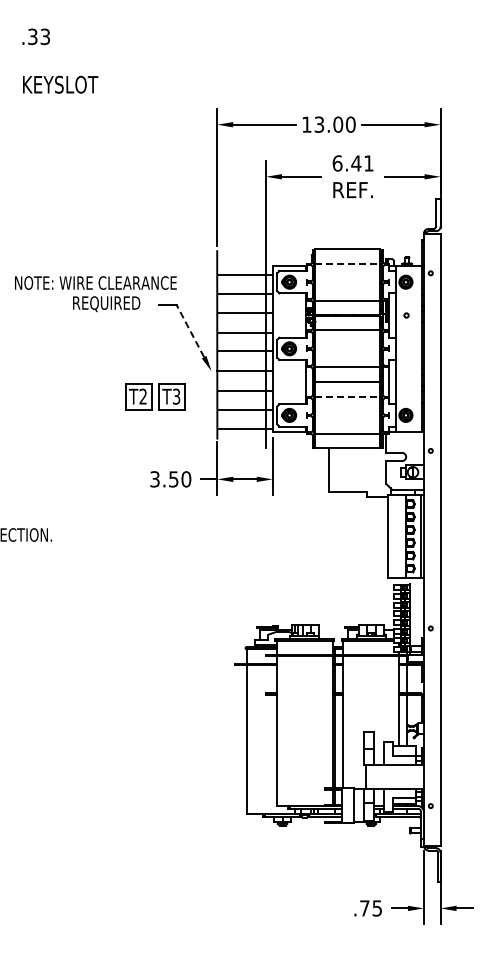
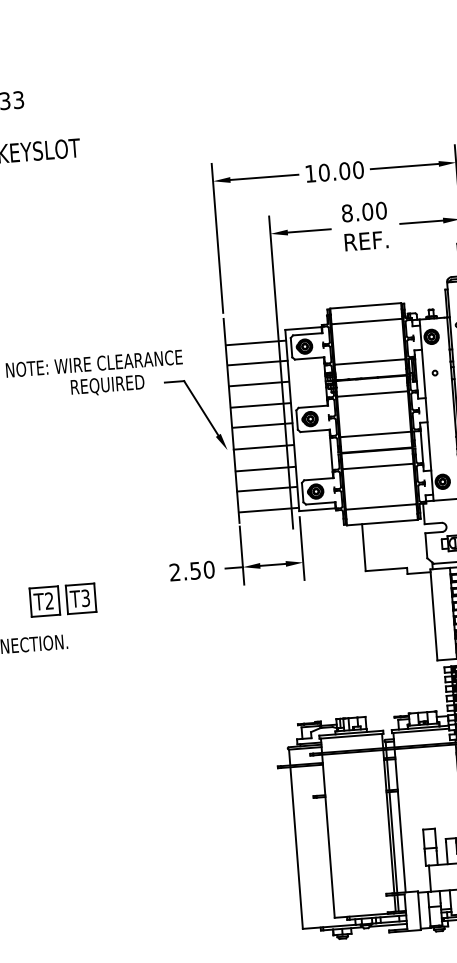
text: (319, 124) -> (324, 172), 13.00 -> 10.00
text: (352, 163) -> (363, 212), 6.41 -> 8.00
line: (347, 263) -> (366, 321), dashed -> solid
line: (190, 330) -> (201, 407), dashed -> solid
part: (155, 396) -> (62, 599), moved
line: (347, 396) -> (377, 466), dashed -> solid
text: (154, 479) -> (174, 572), 3.50 -> 2.50

